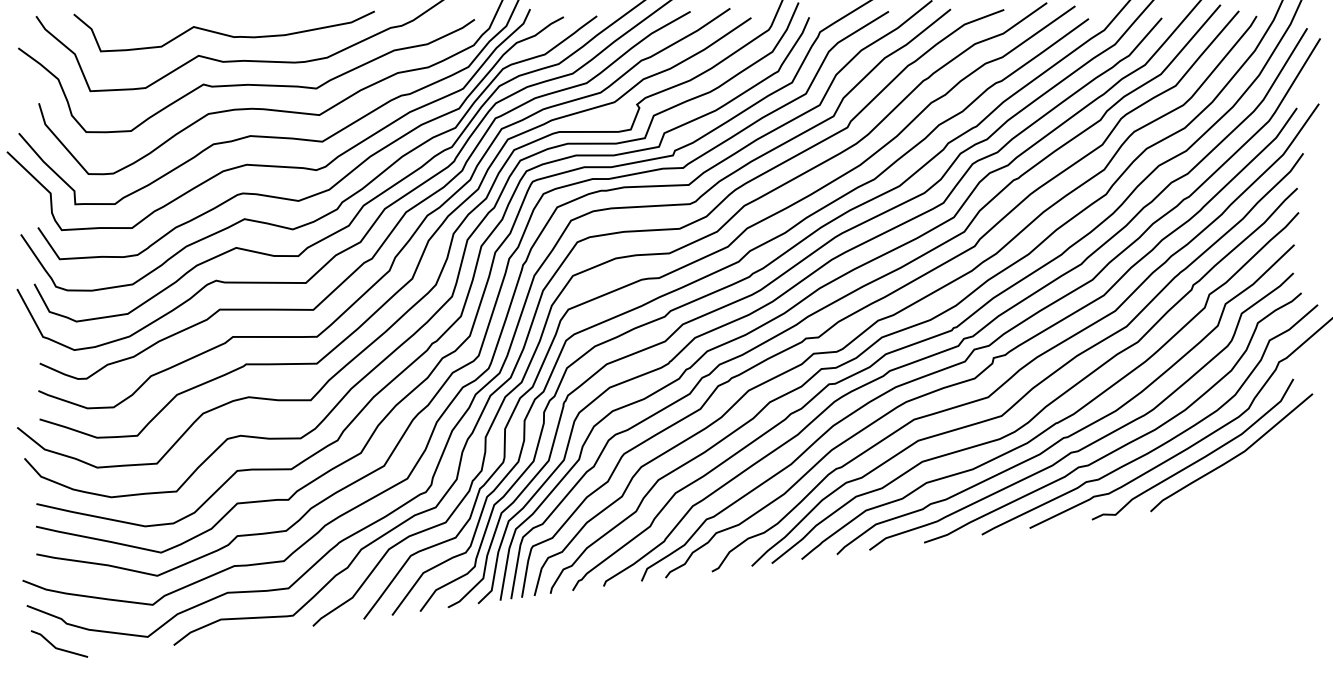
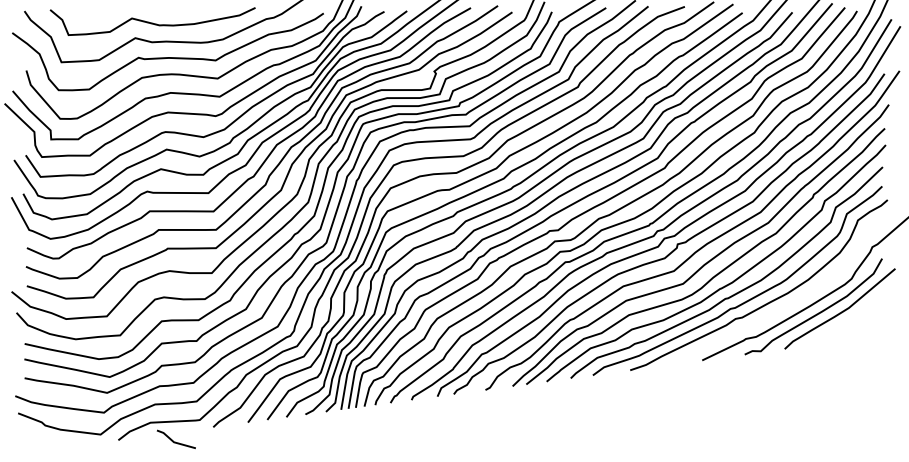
curve: (1161, 443) -> (792, 302), removed
line: (58, 647) -> (175, 441), moved

